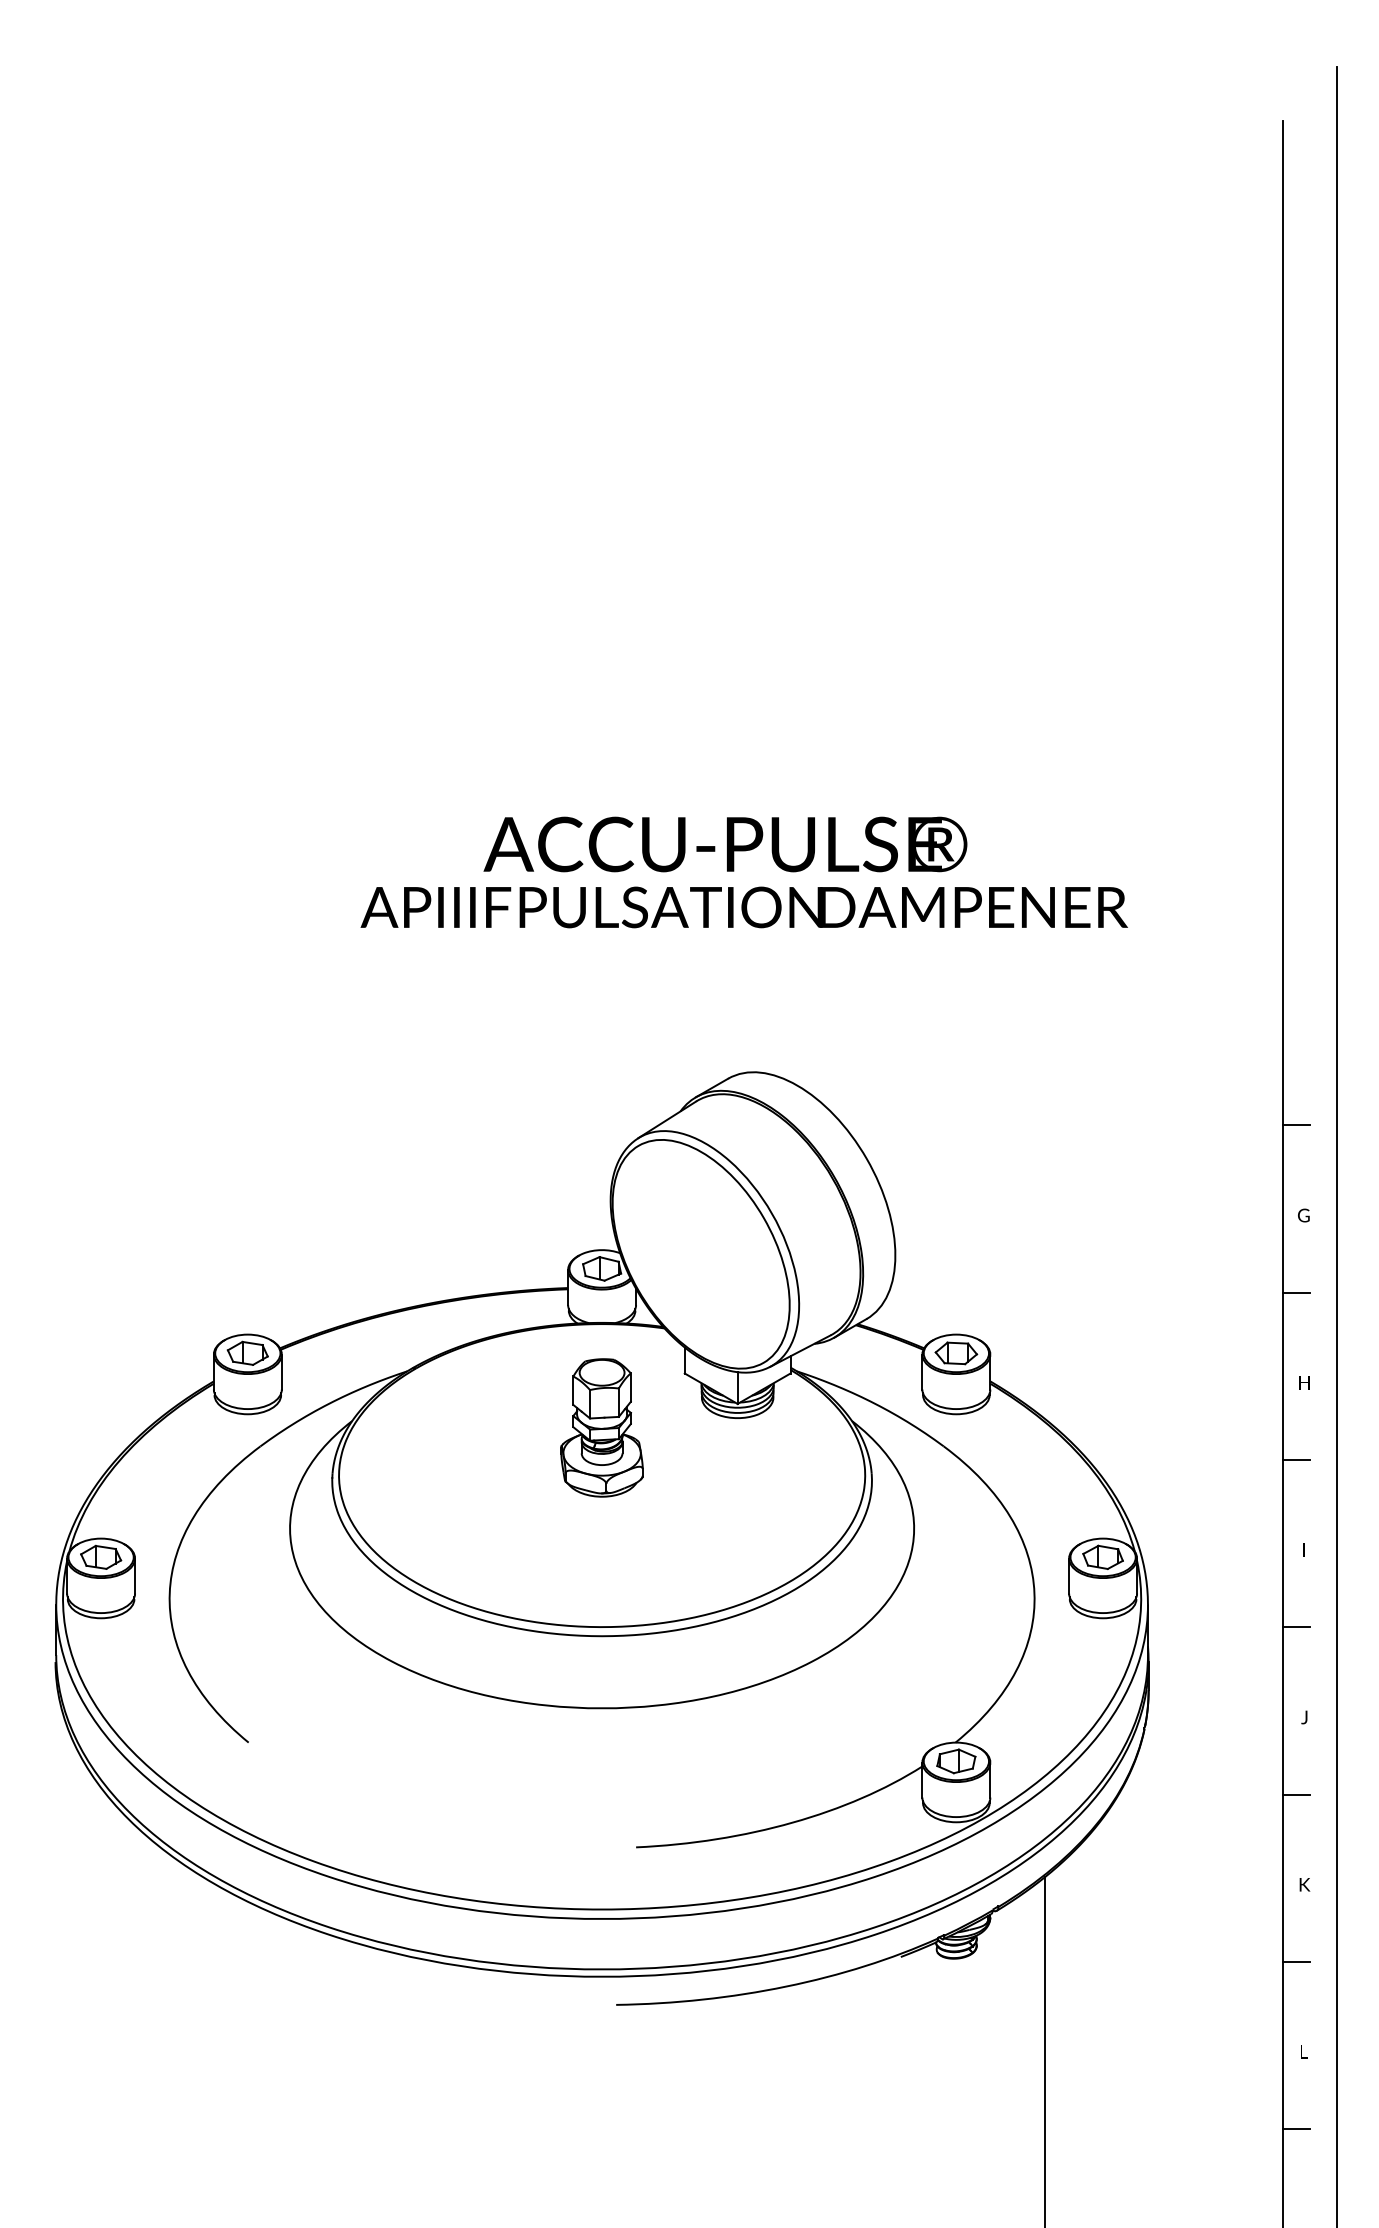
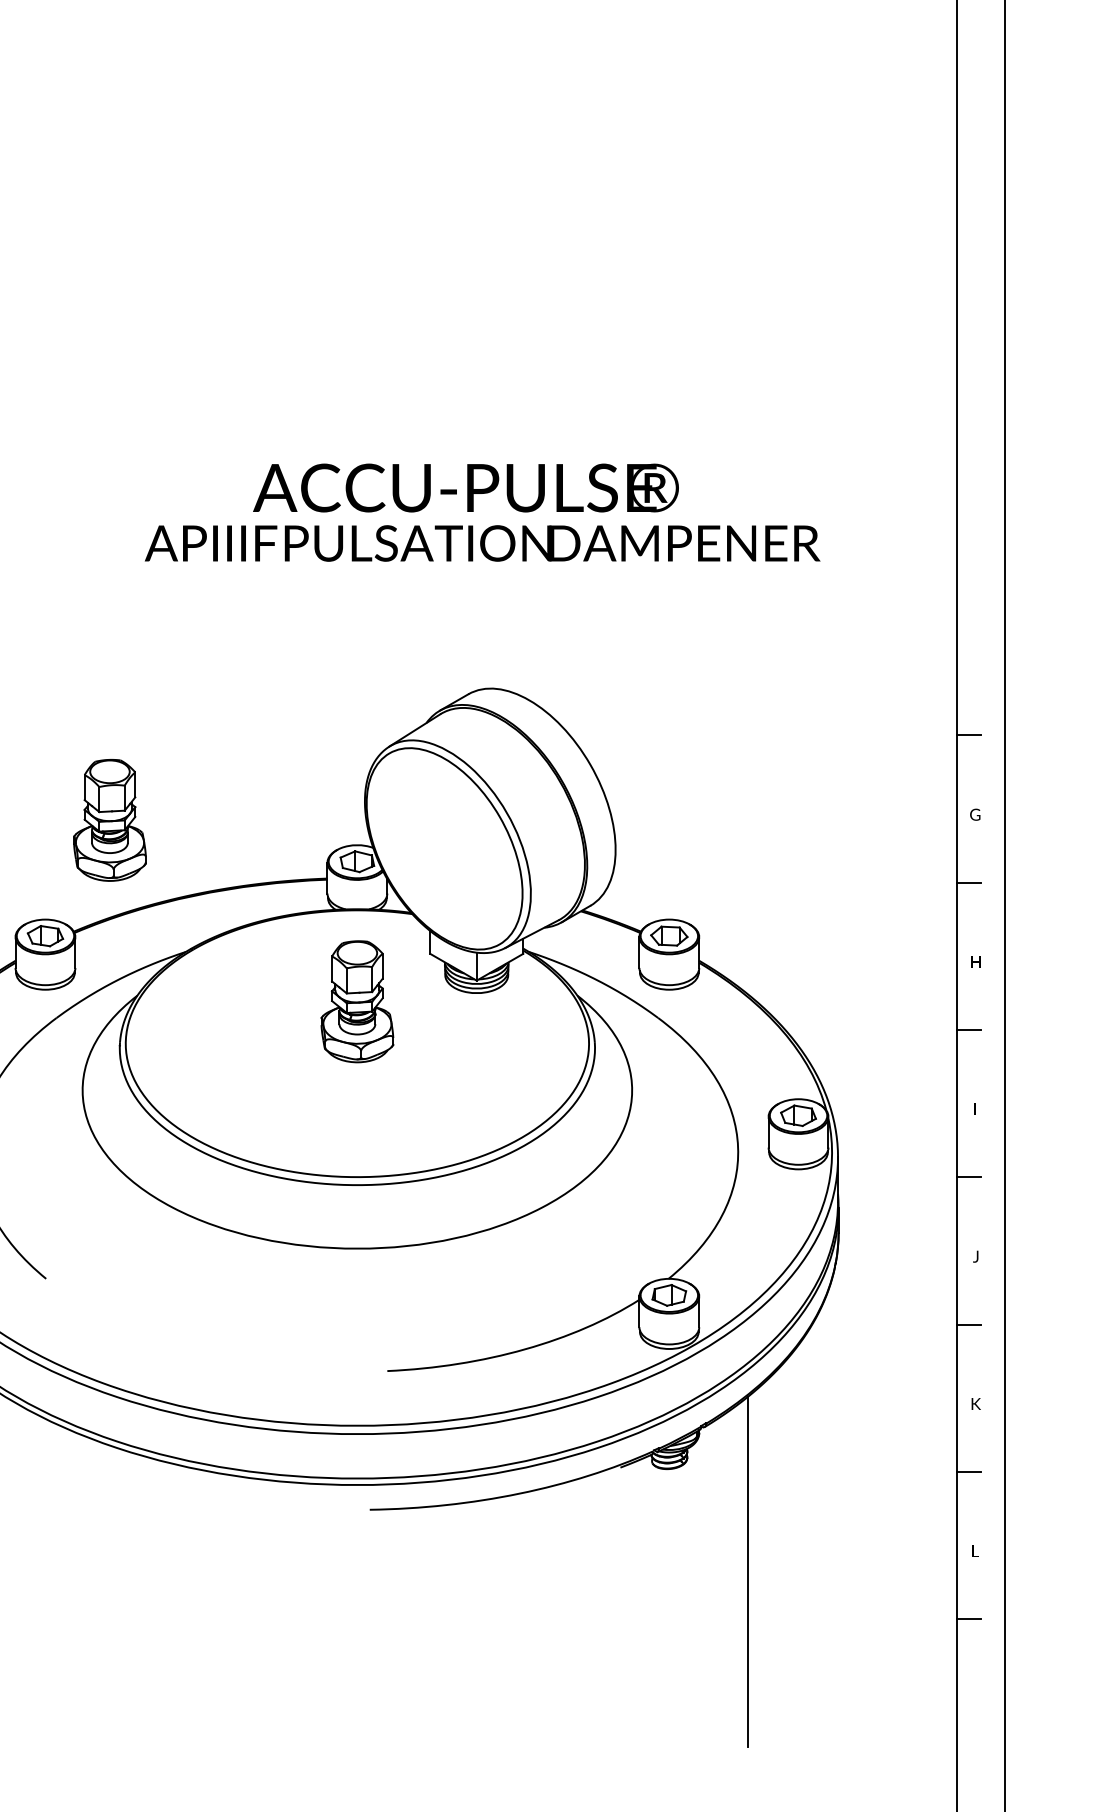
part: (320, 1221) -> (109, 820), added

